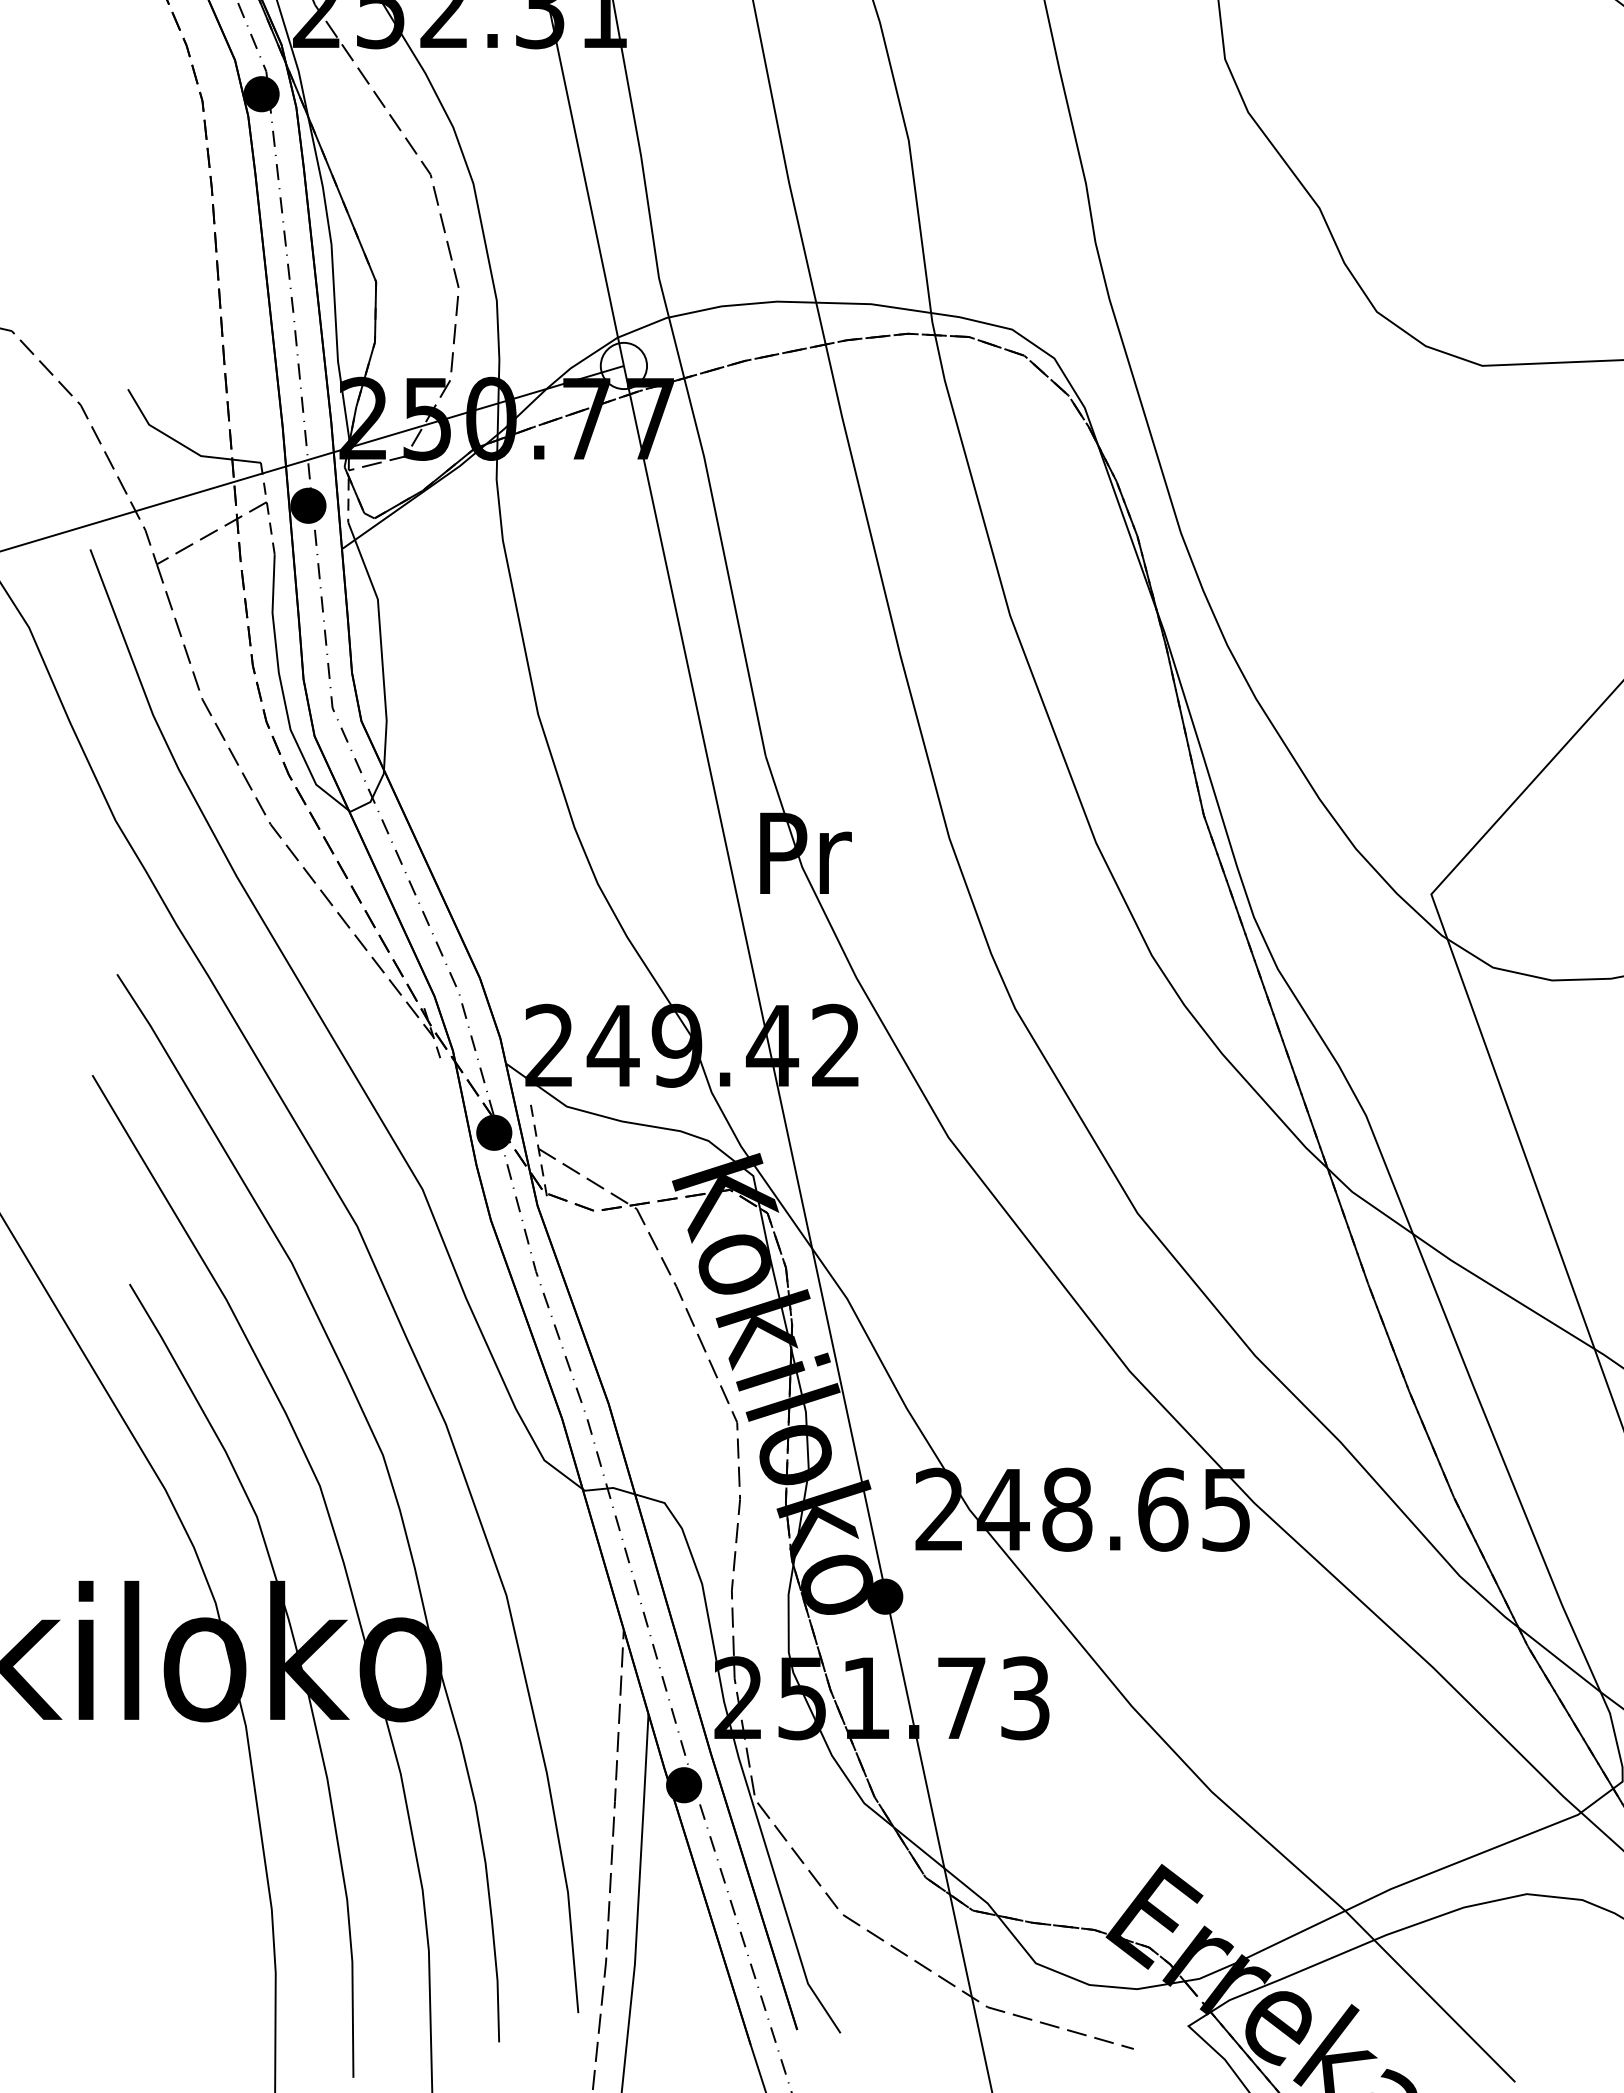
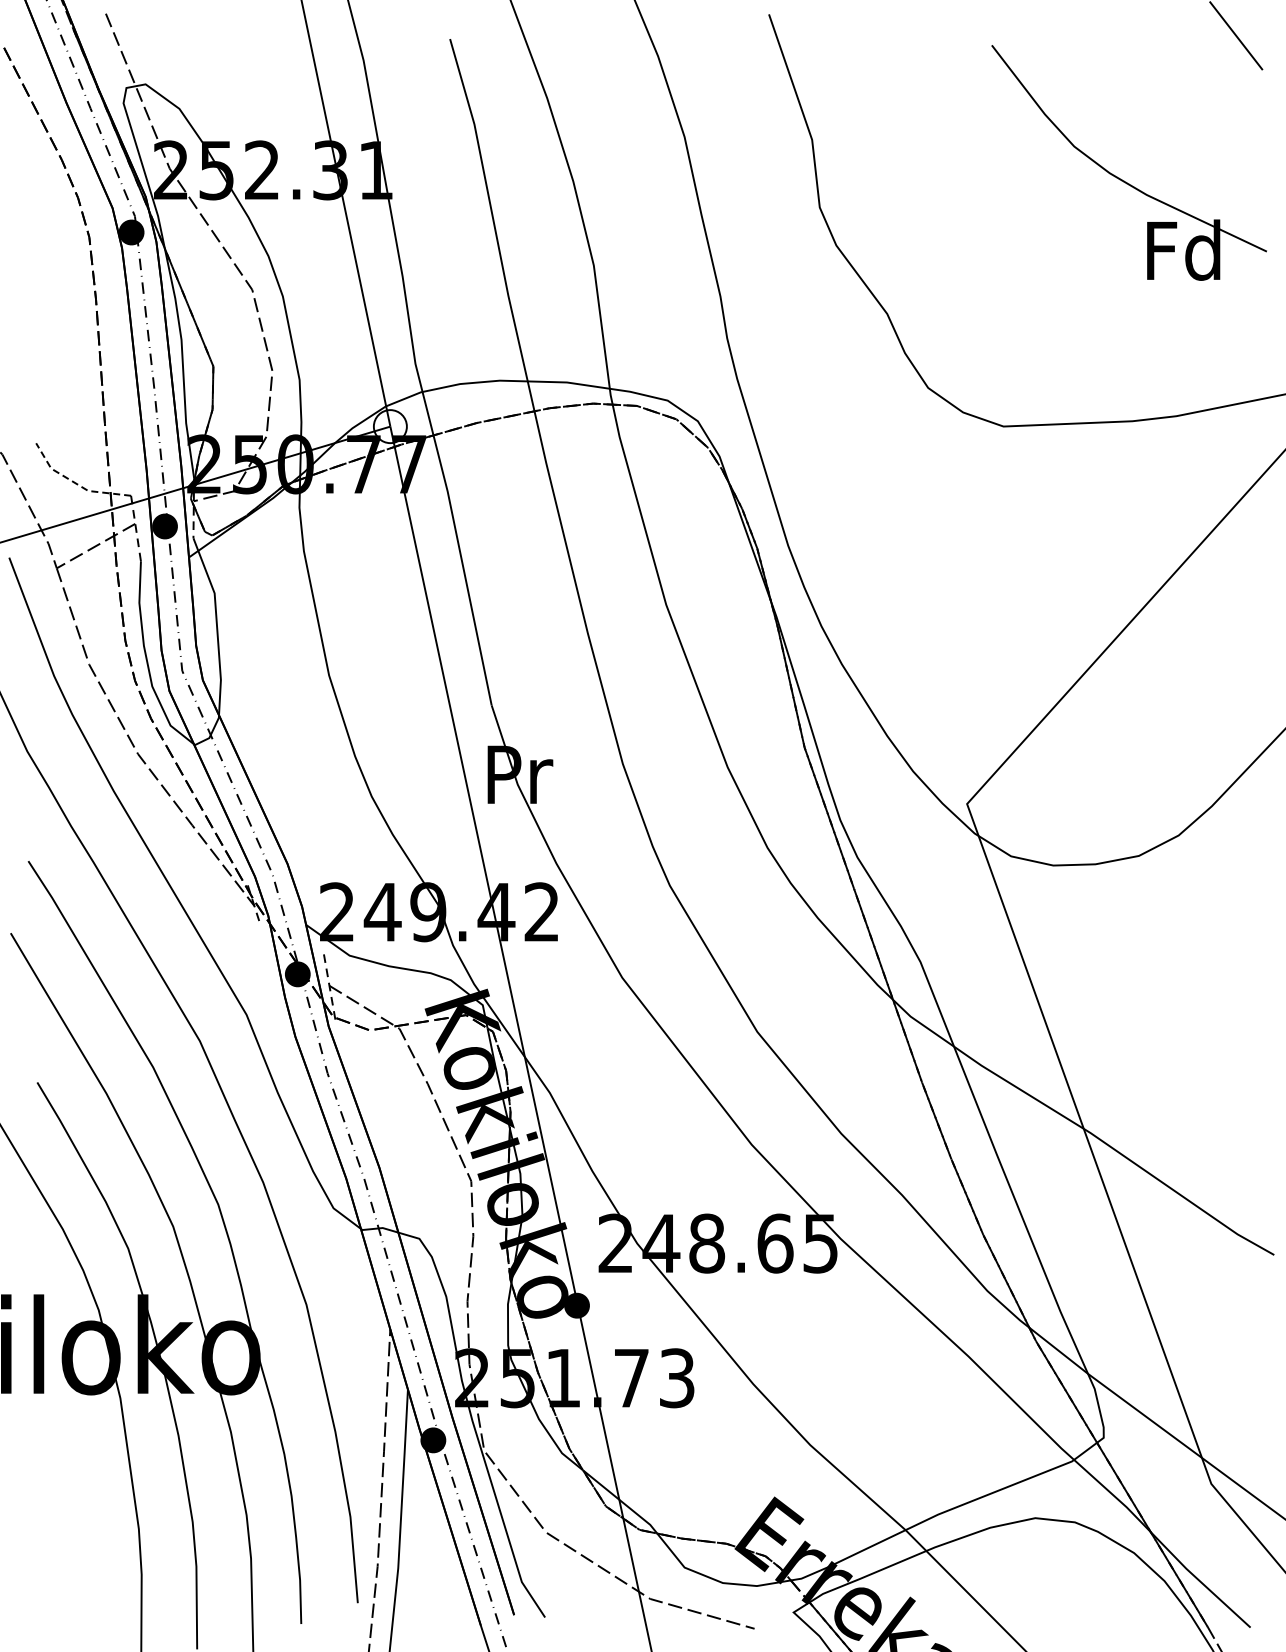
line: (183, 445) -> (75, 483), solid -> dashed

